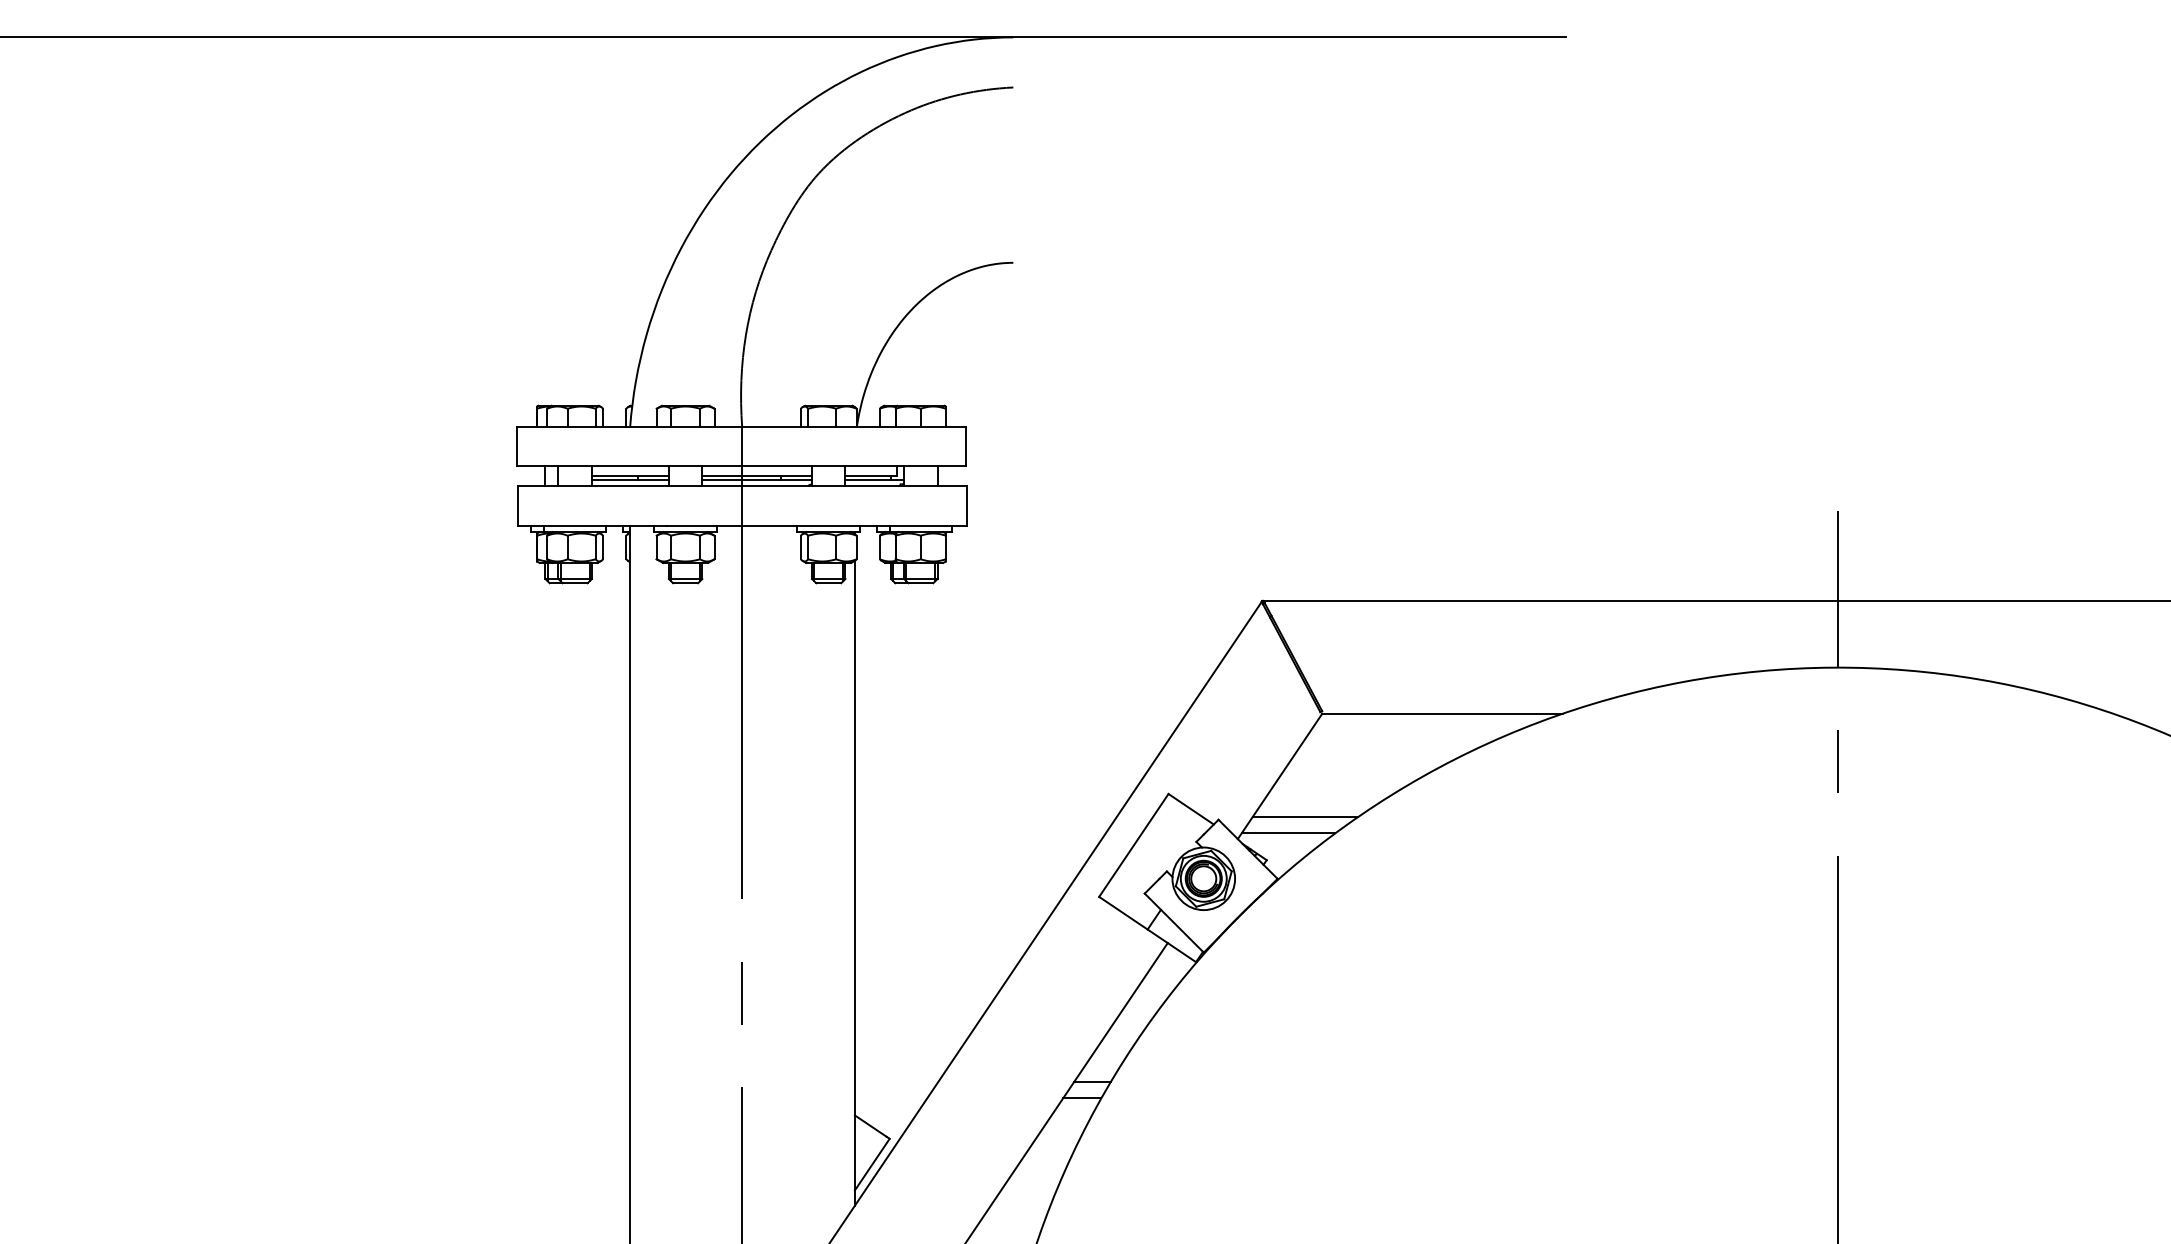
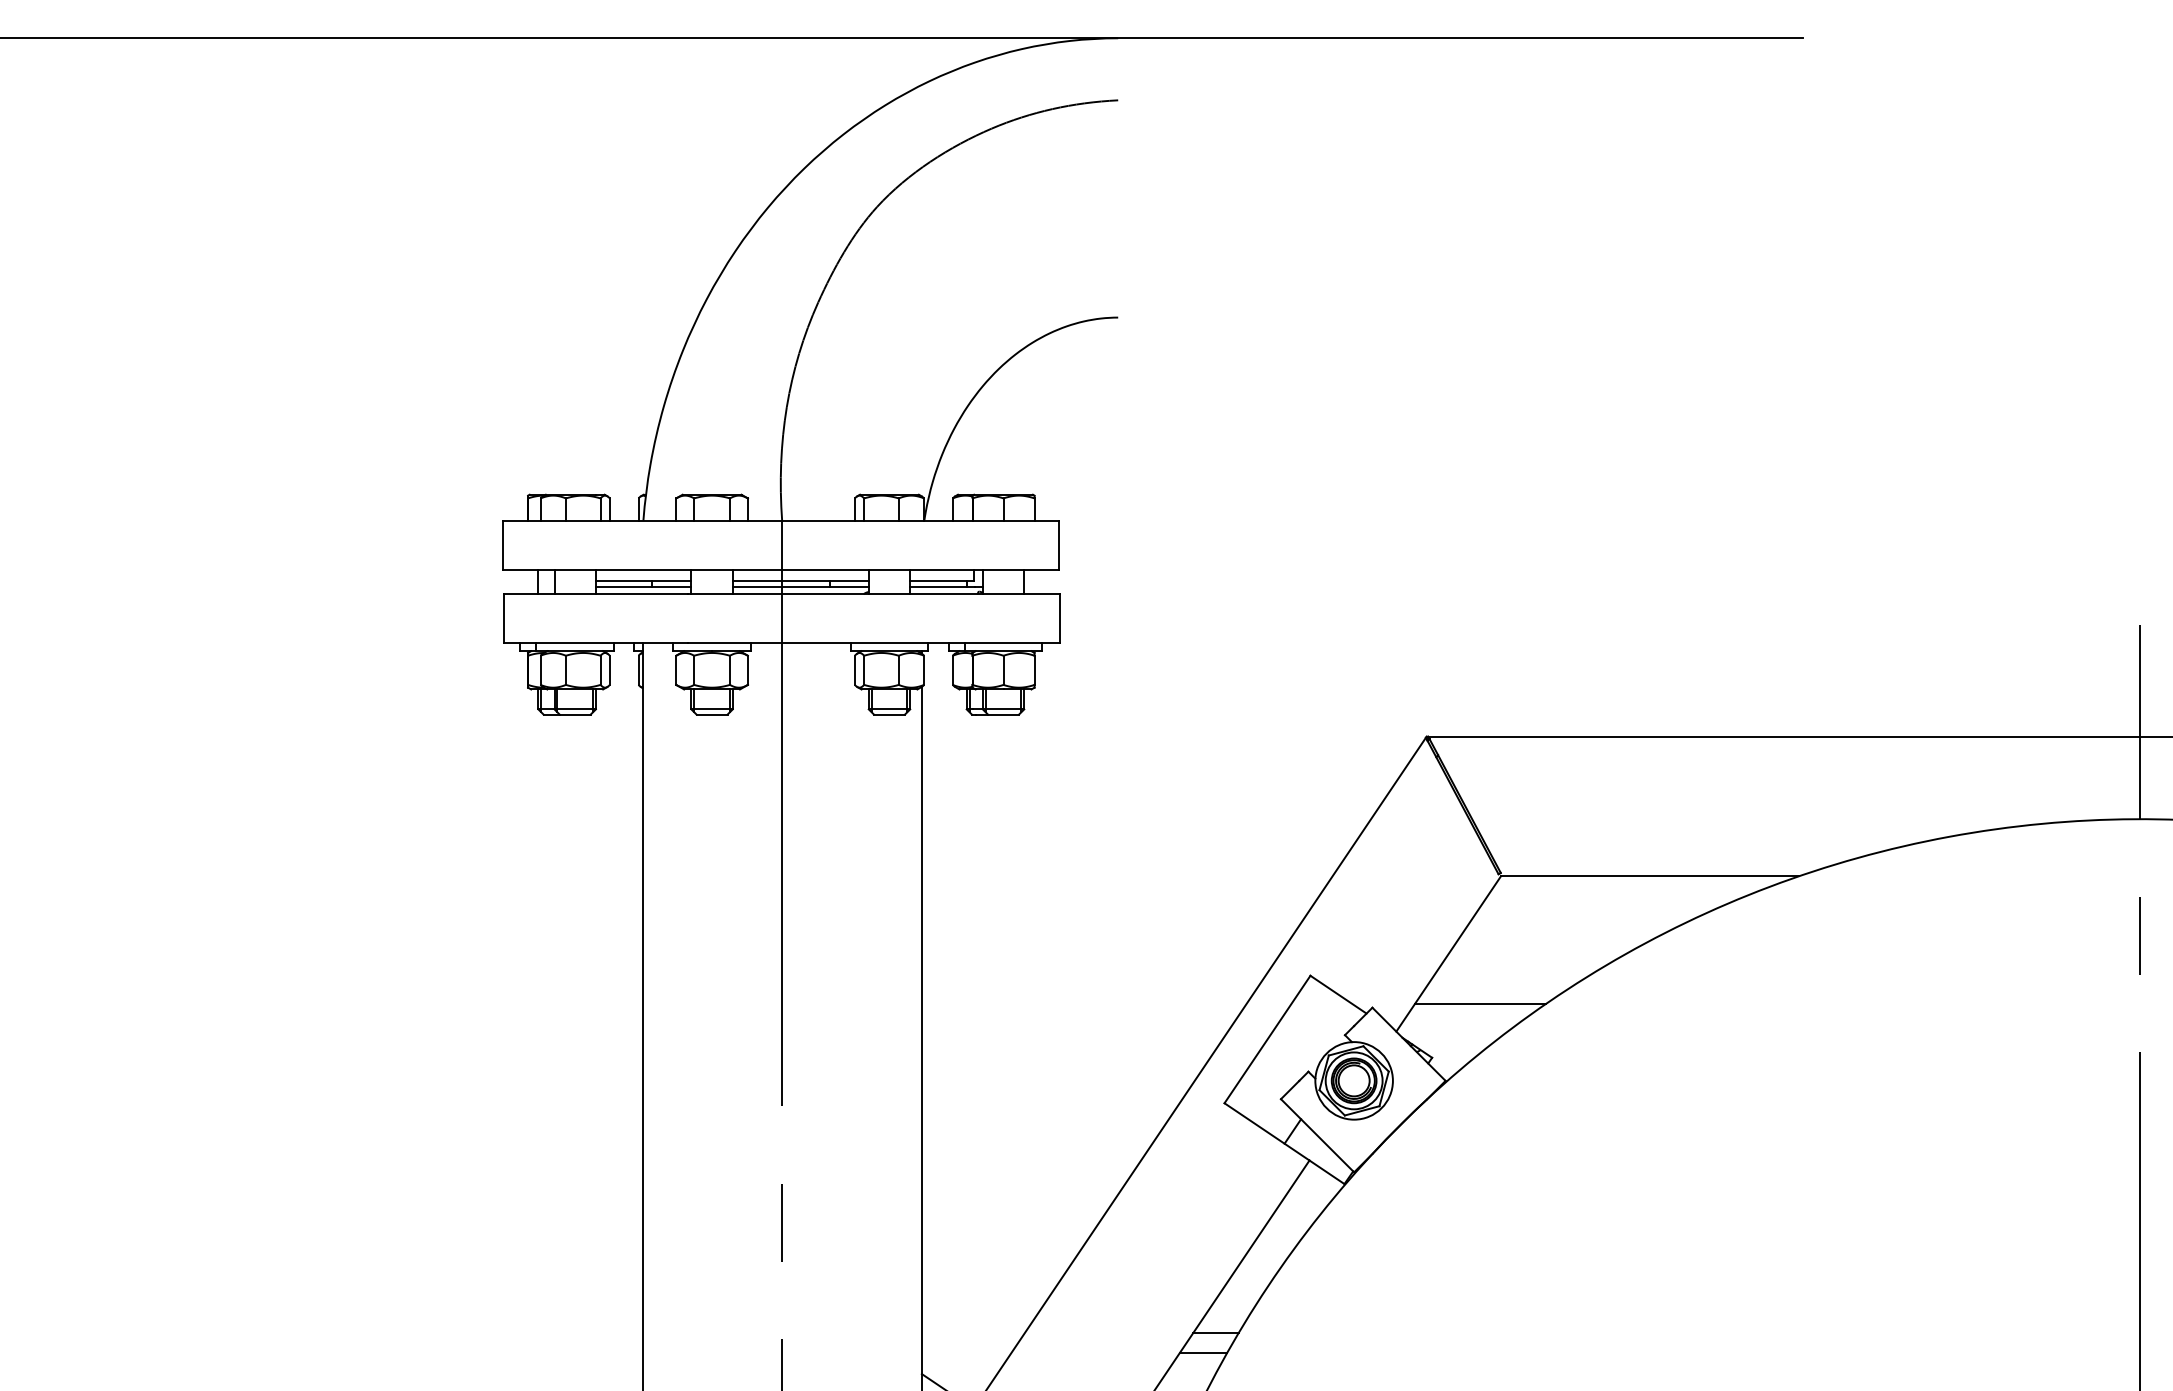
line: (1288, 833) -> (1459, 1024), removed

